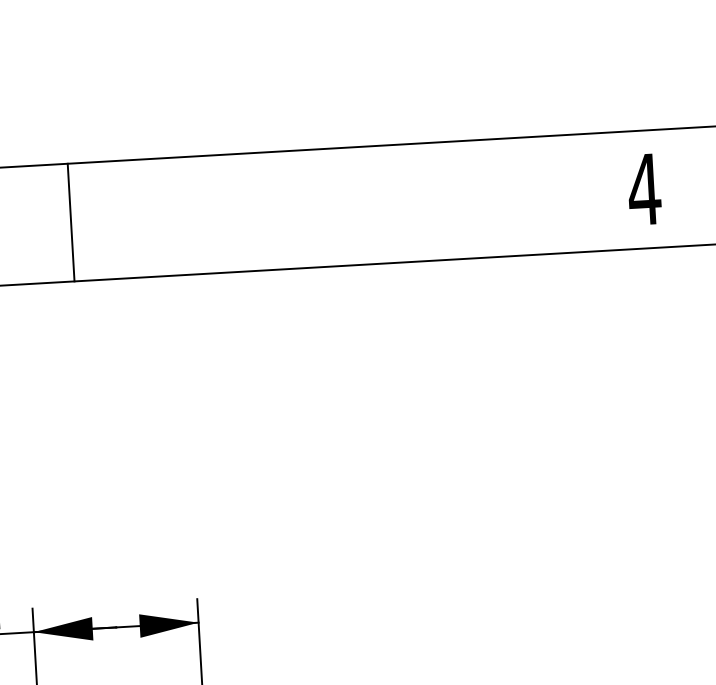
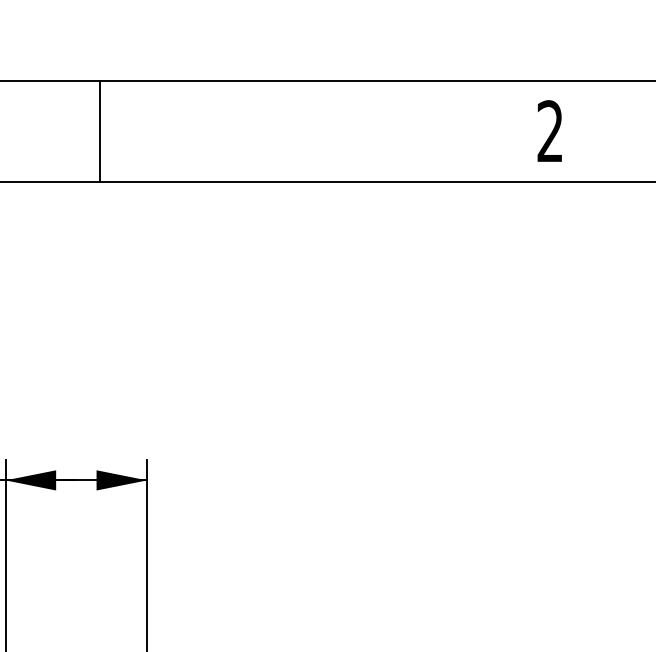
text: (644, 188) -> (550, 130), 4 -> 2
line: (70, 222) -> (99, 131), moved

